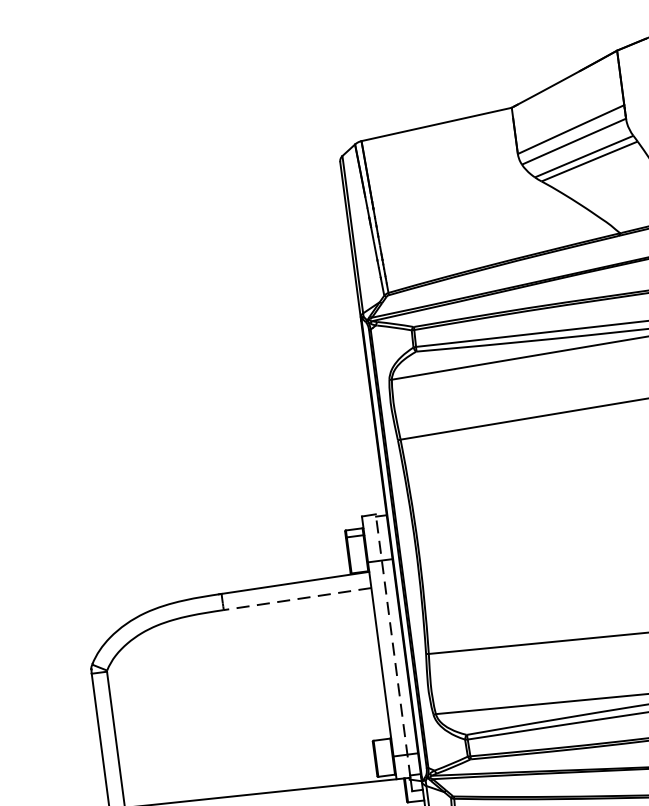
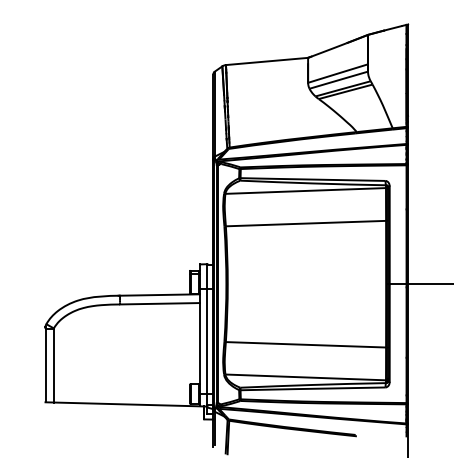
line: (298, 598) -> (160, 303), dashed -> solid
line: (392, 644) -> (207, 334), dashed -> solid

